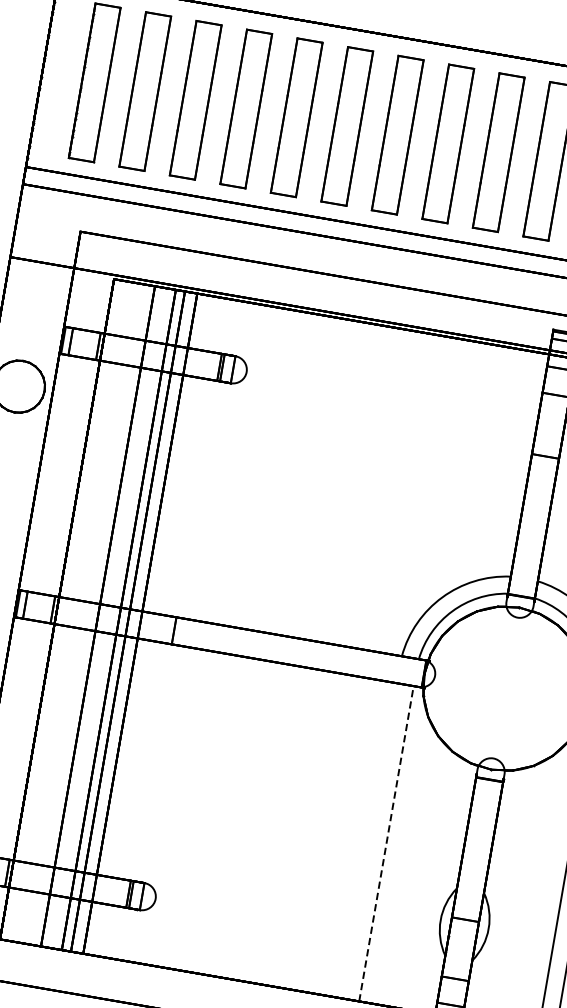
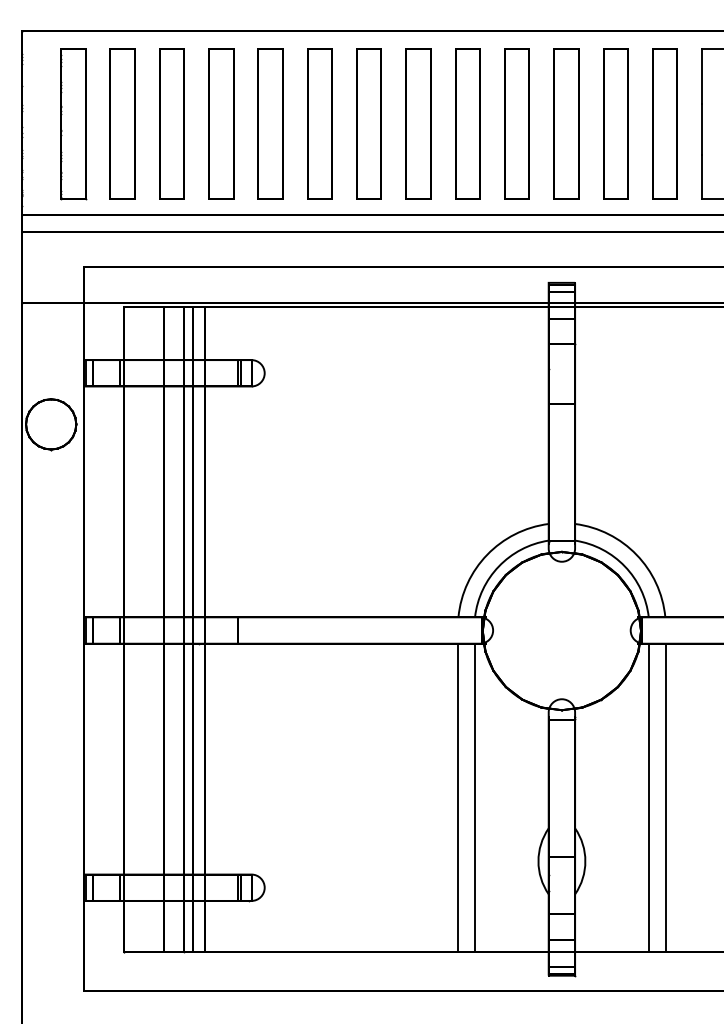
line: (370, 840) -> (458, 797), added
line: (386, 843) -> (474, 797), dashed -> solid

